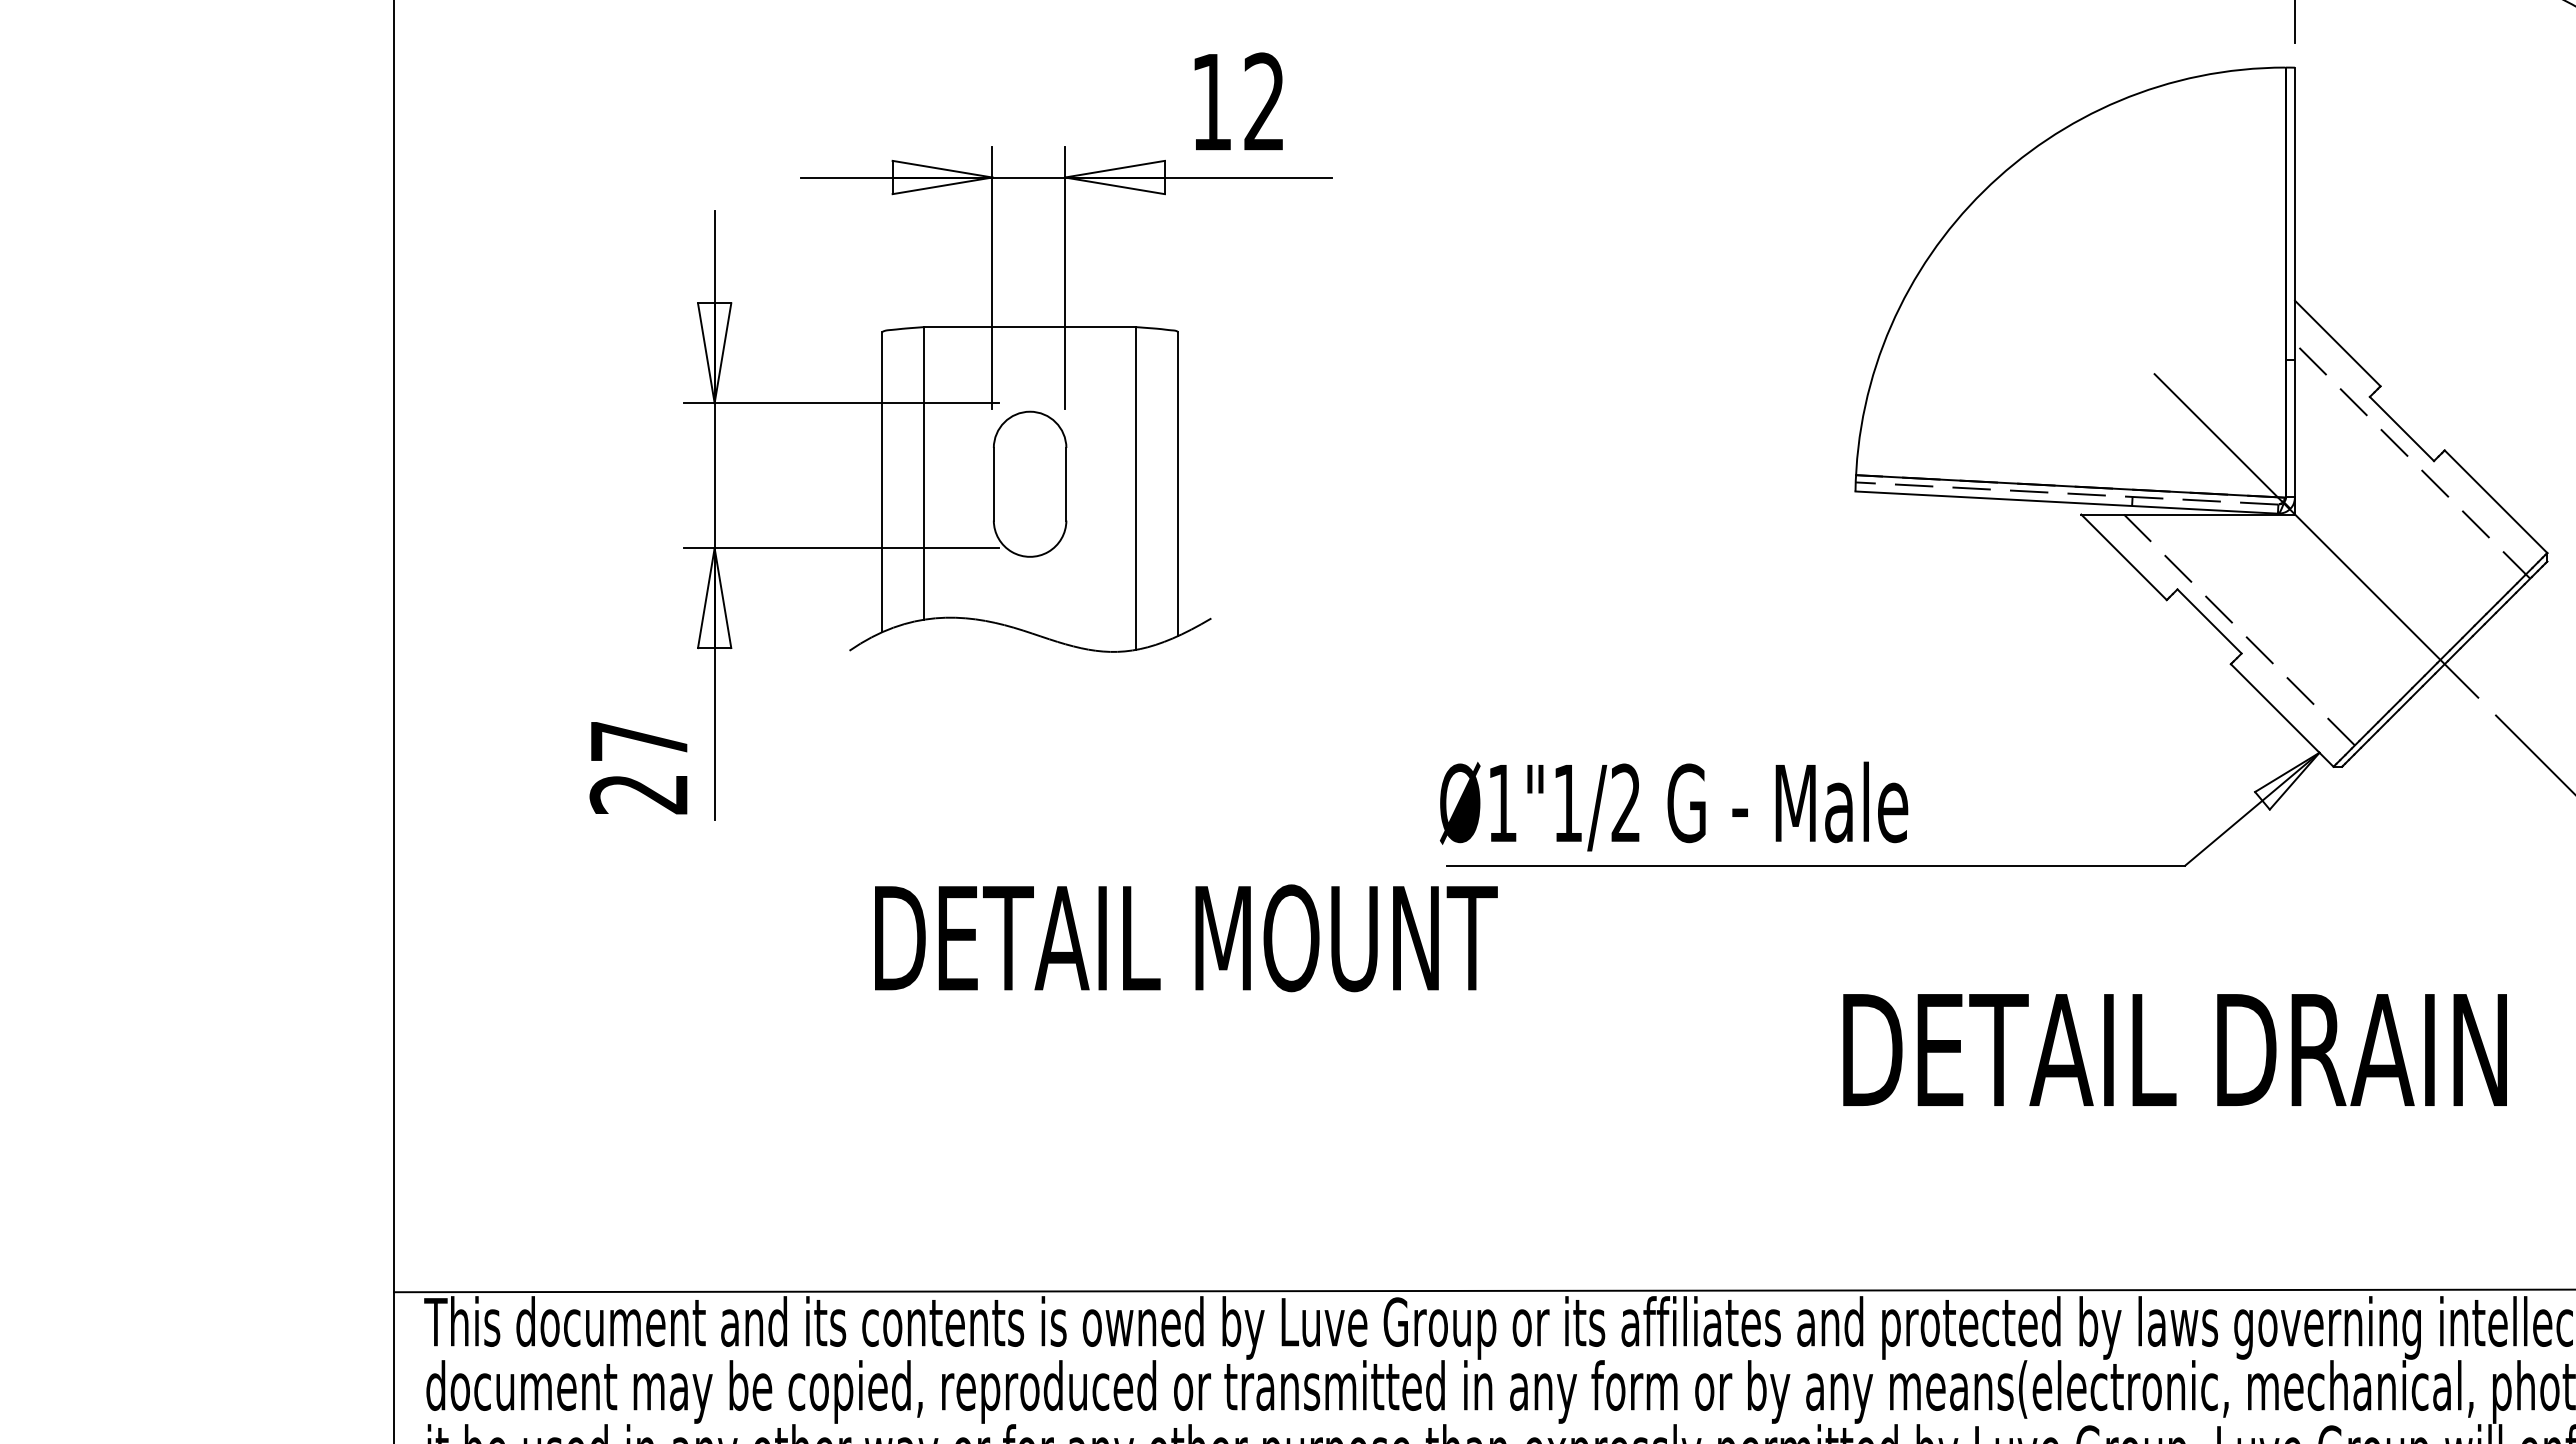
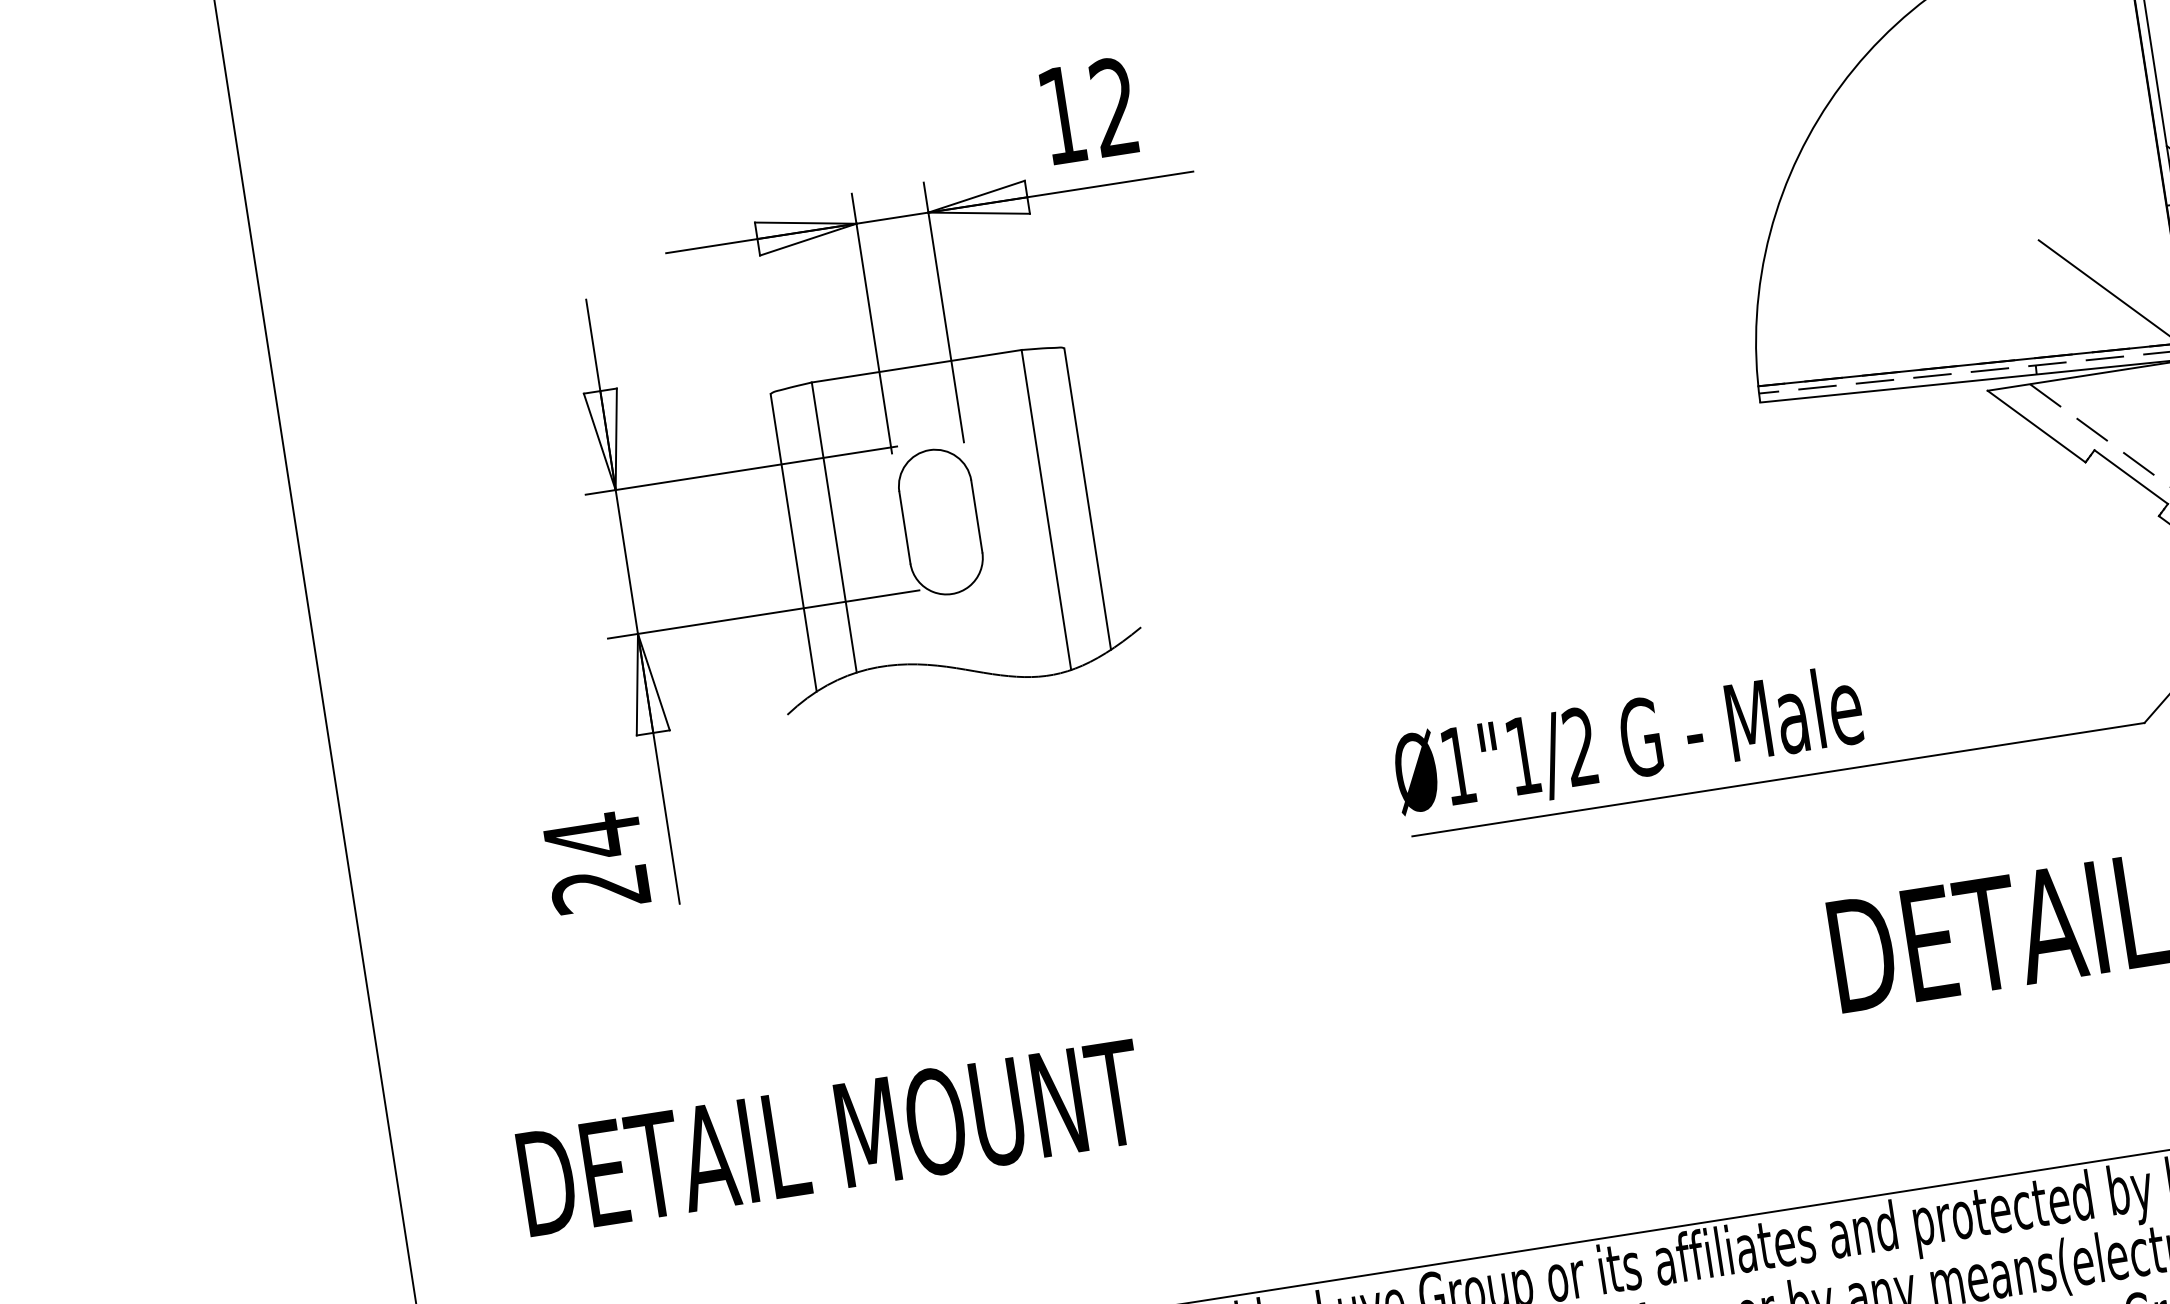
text: (639, 741) -> (593, 837), 27 -> 24
text: (1186, 938) -> (831, 1138), moved

